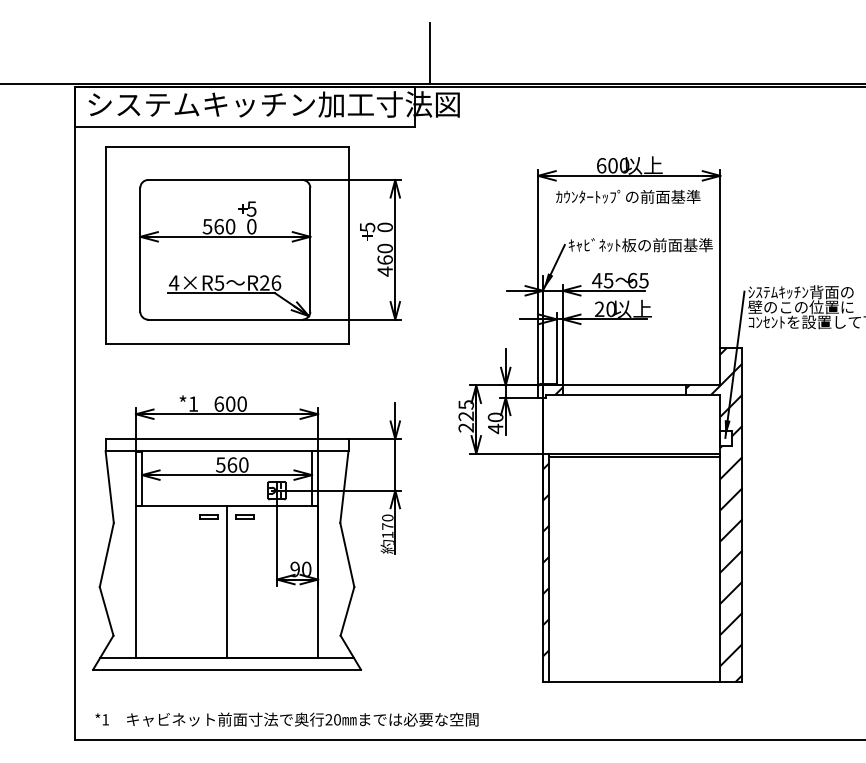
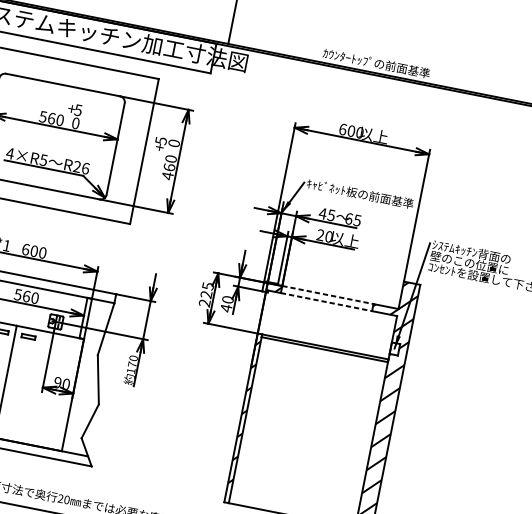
text: (628, 196) -> (376, 63), moved
line: (624, 385) -> (327, 295), solid -> dashed
line: (624, 394) -> (326, 301), solid -> dashed

